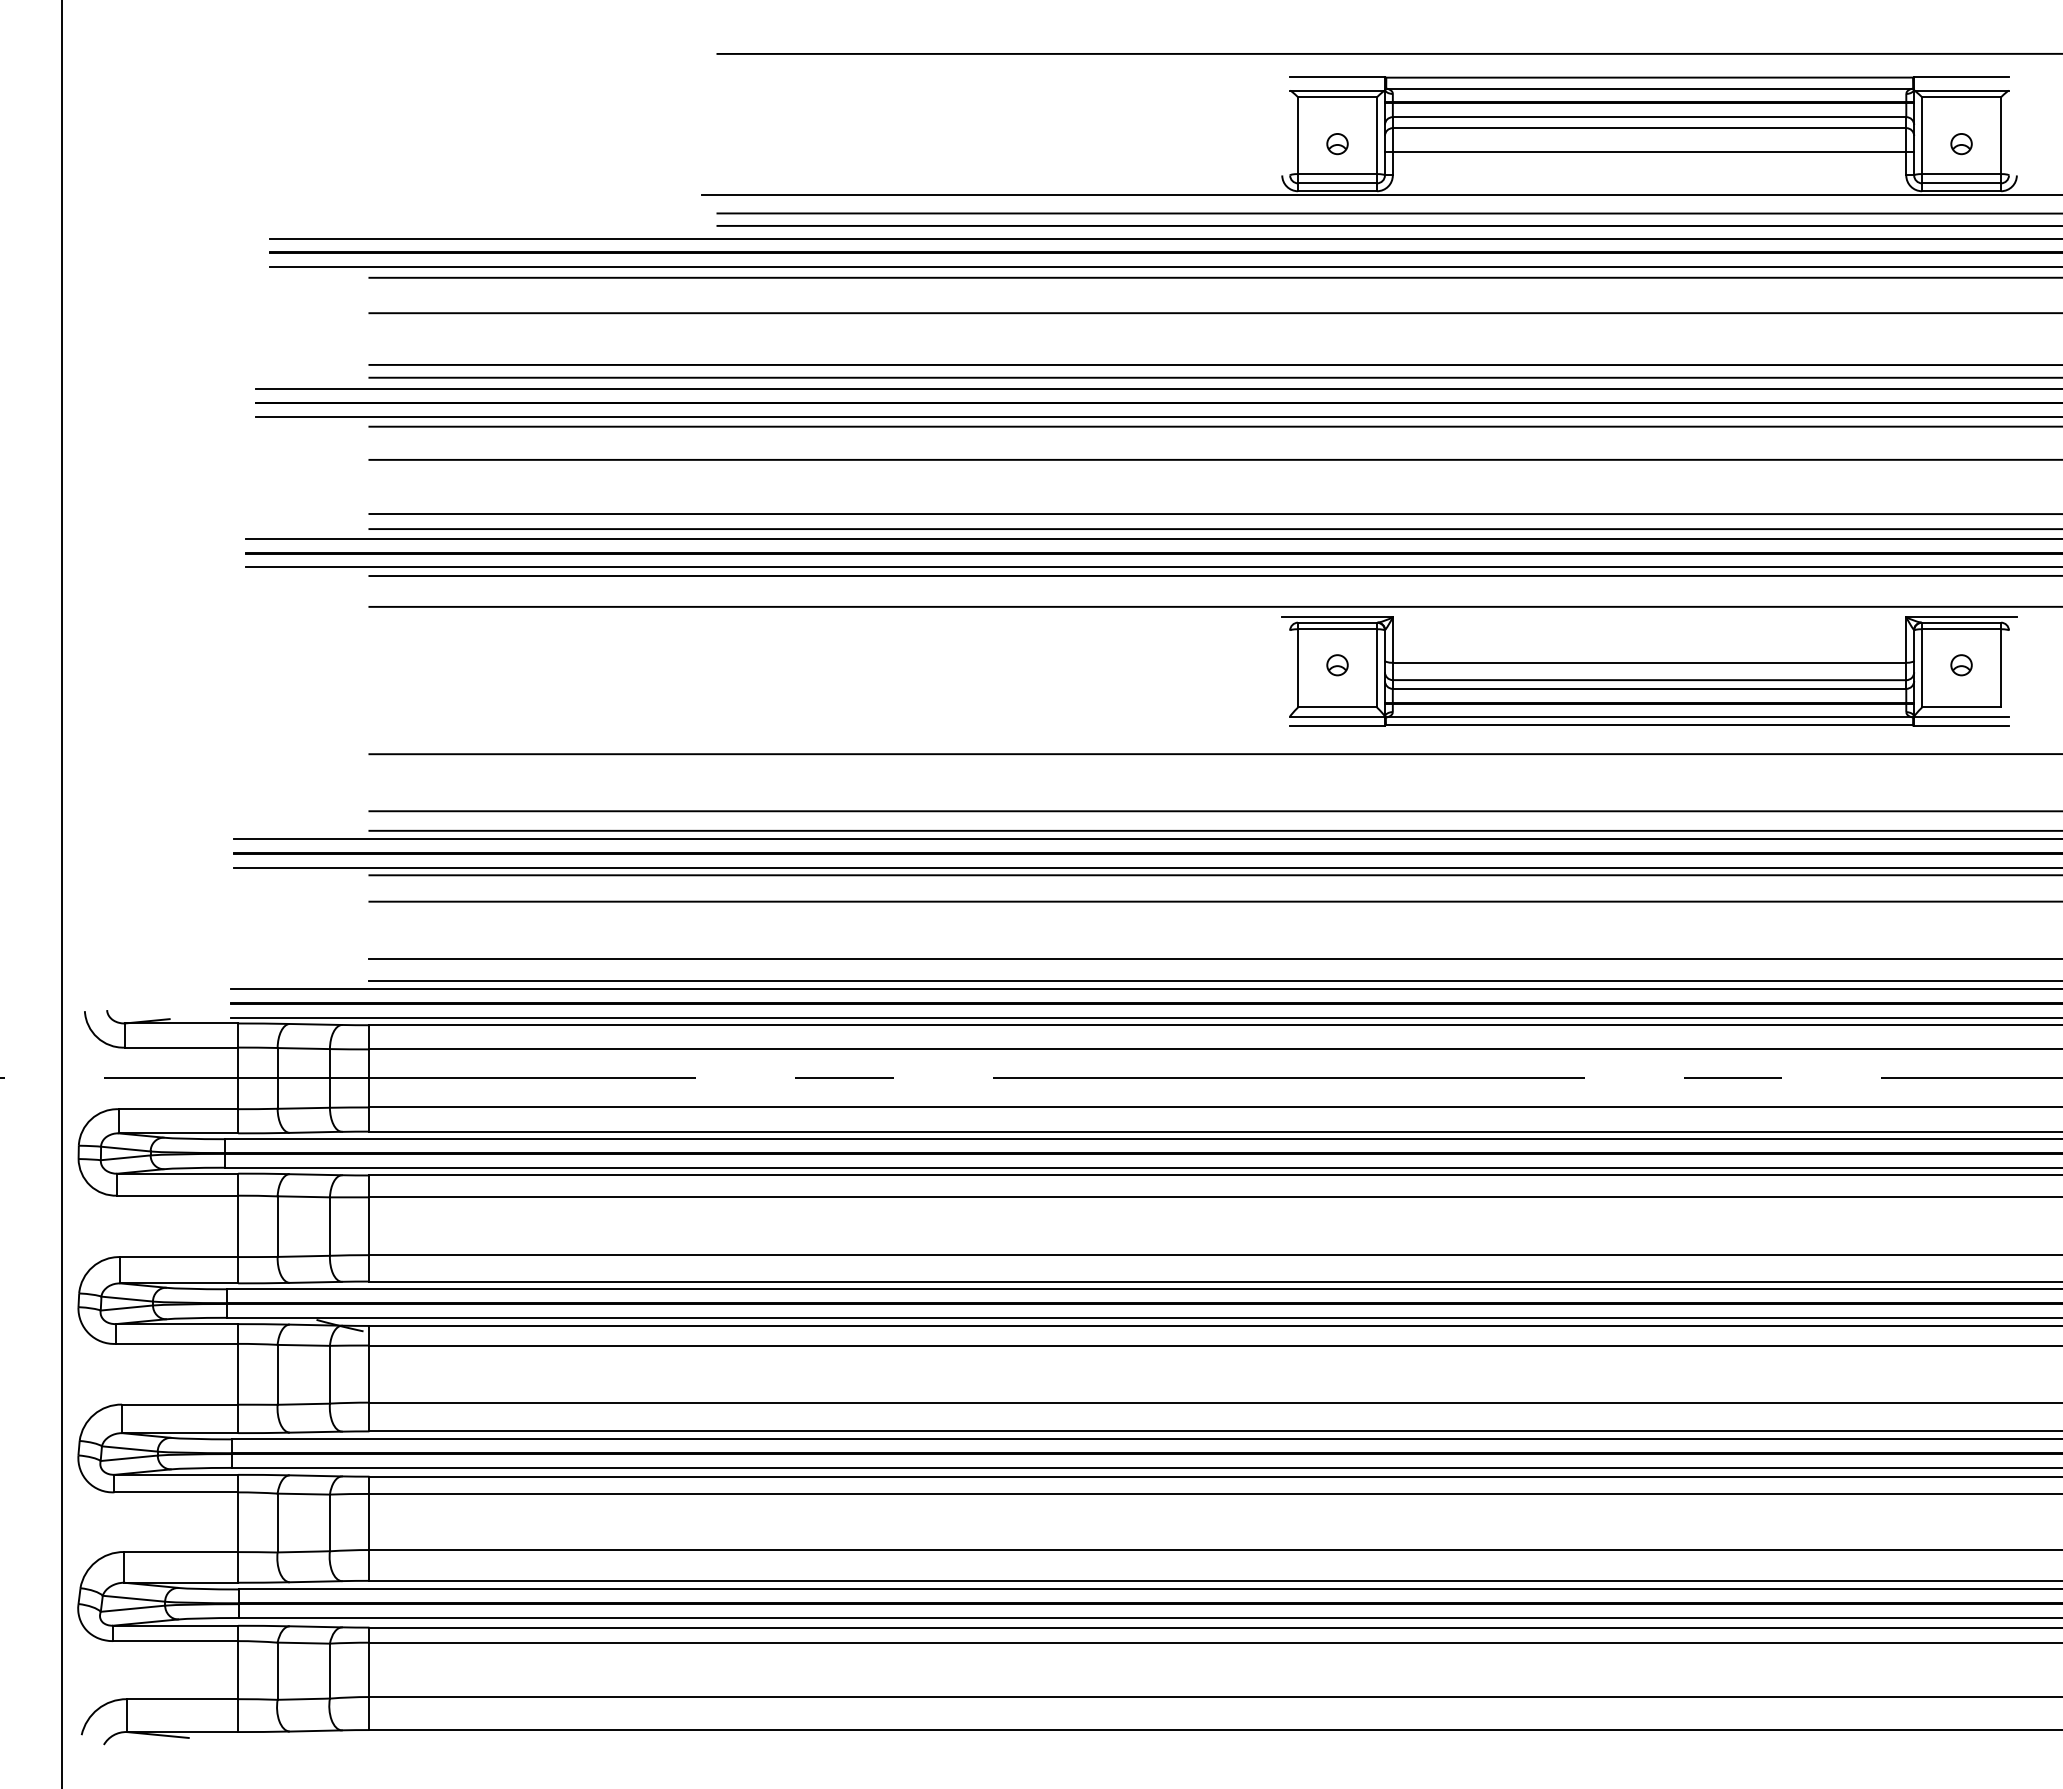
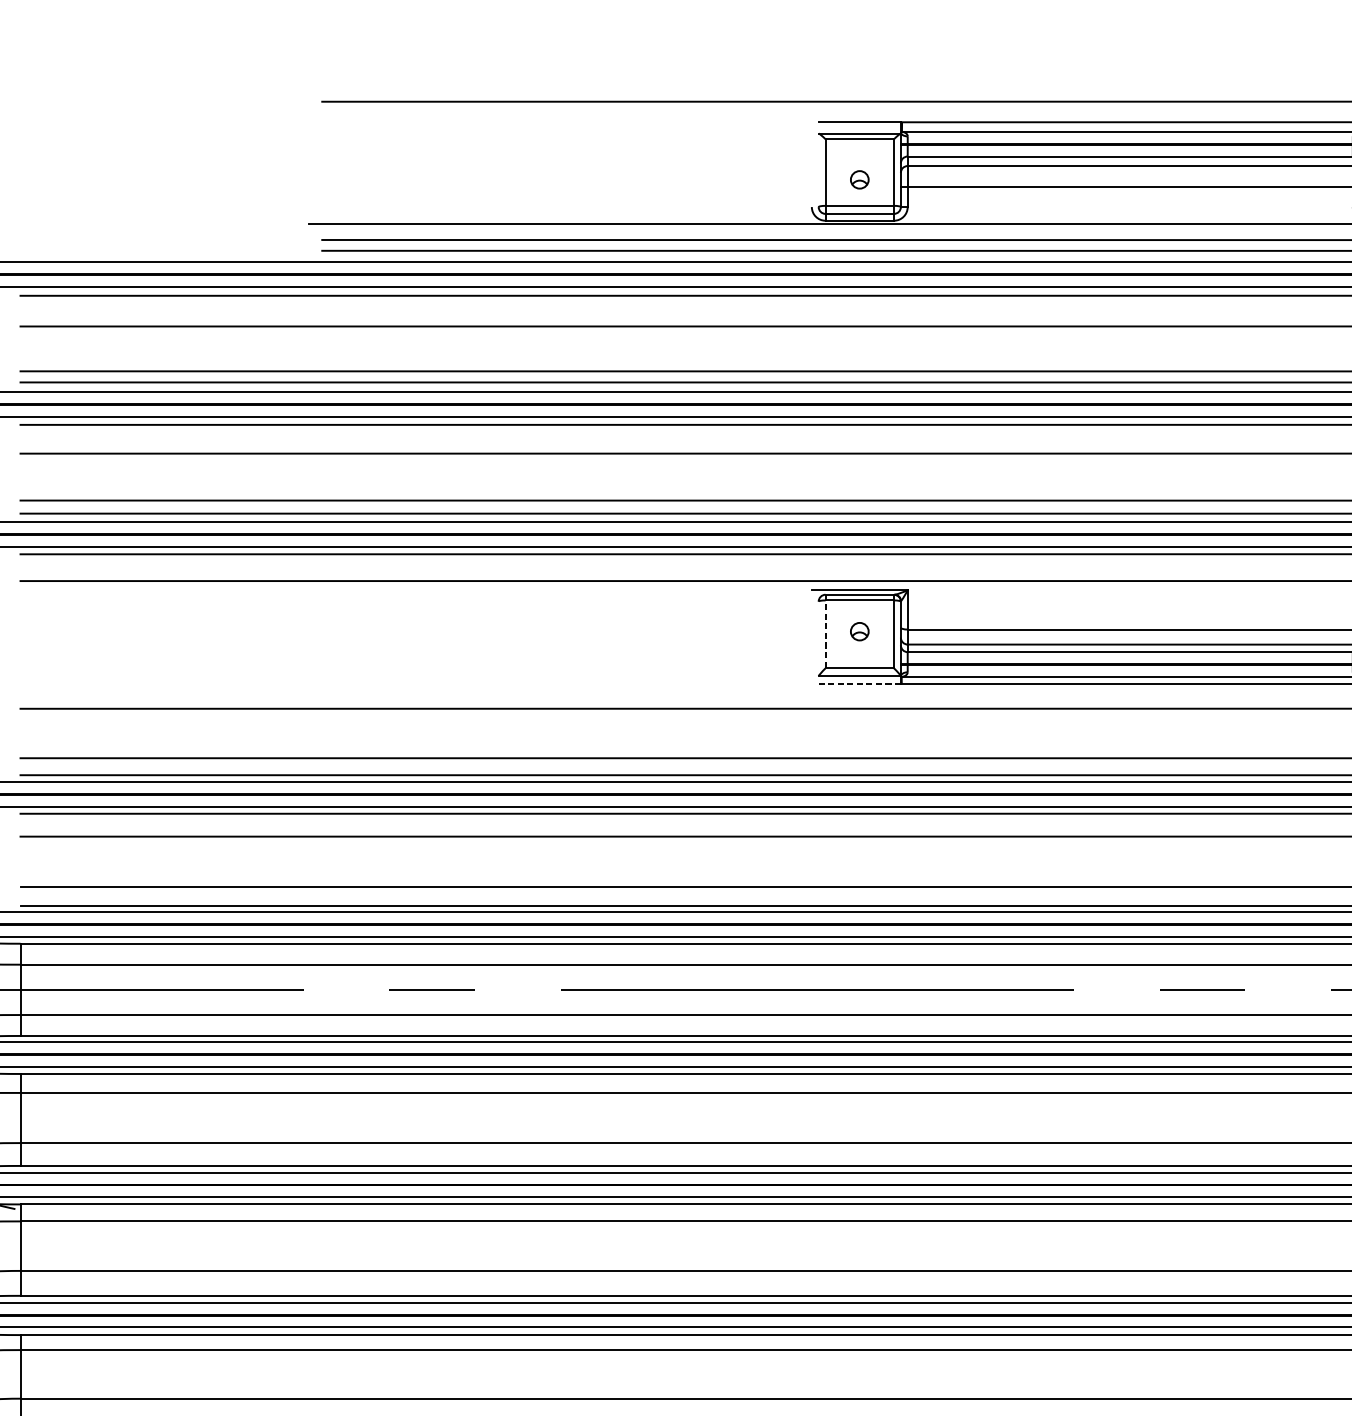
line: (1298, 665) -> (825, 631), solid -> dashed
line: (1338, 725) -> (860, 683), solid -> dashed

